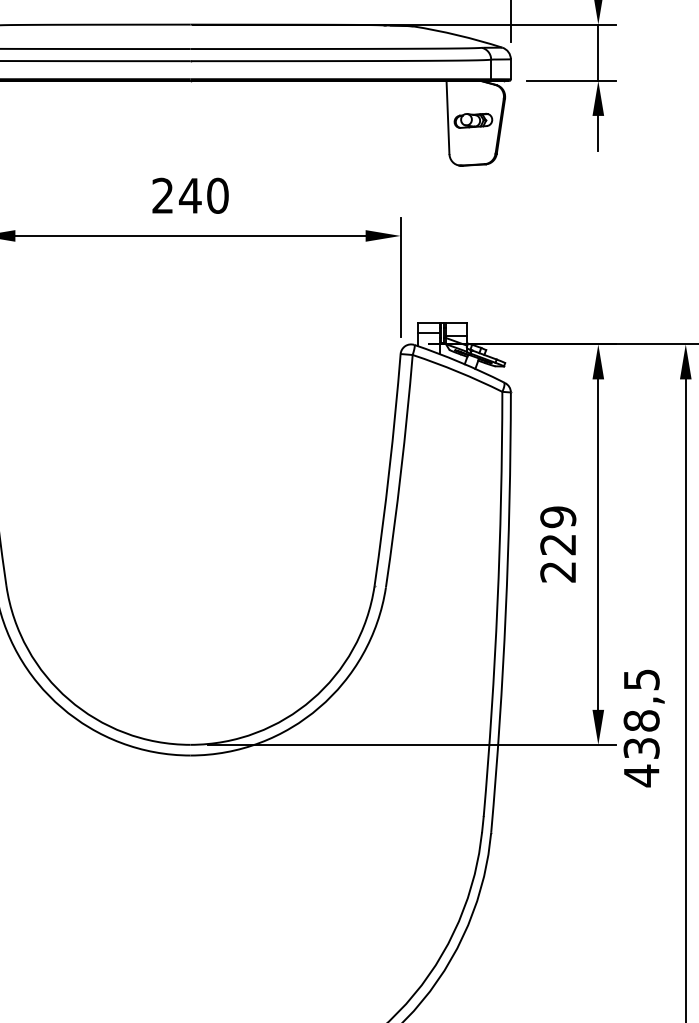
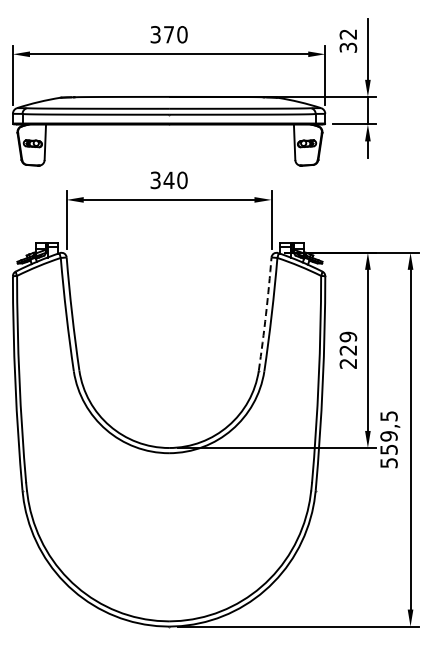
text: (162, 196) -> (155, 180), 240 -> 340
arc: (390, 470) -> (266, 314), solid -> dashed
text: (640, 747) -> (388, 449), 438,5 -> 559,5

